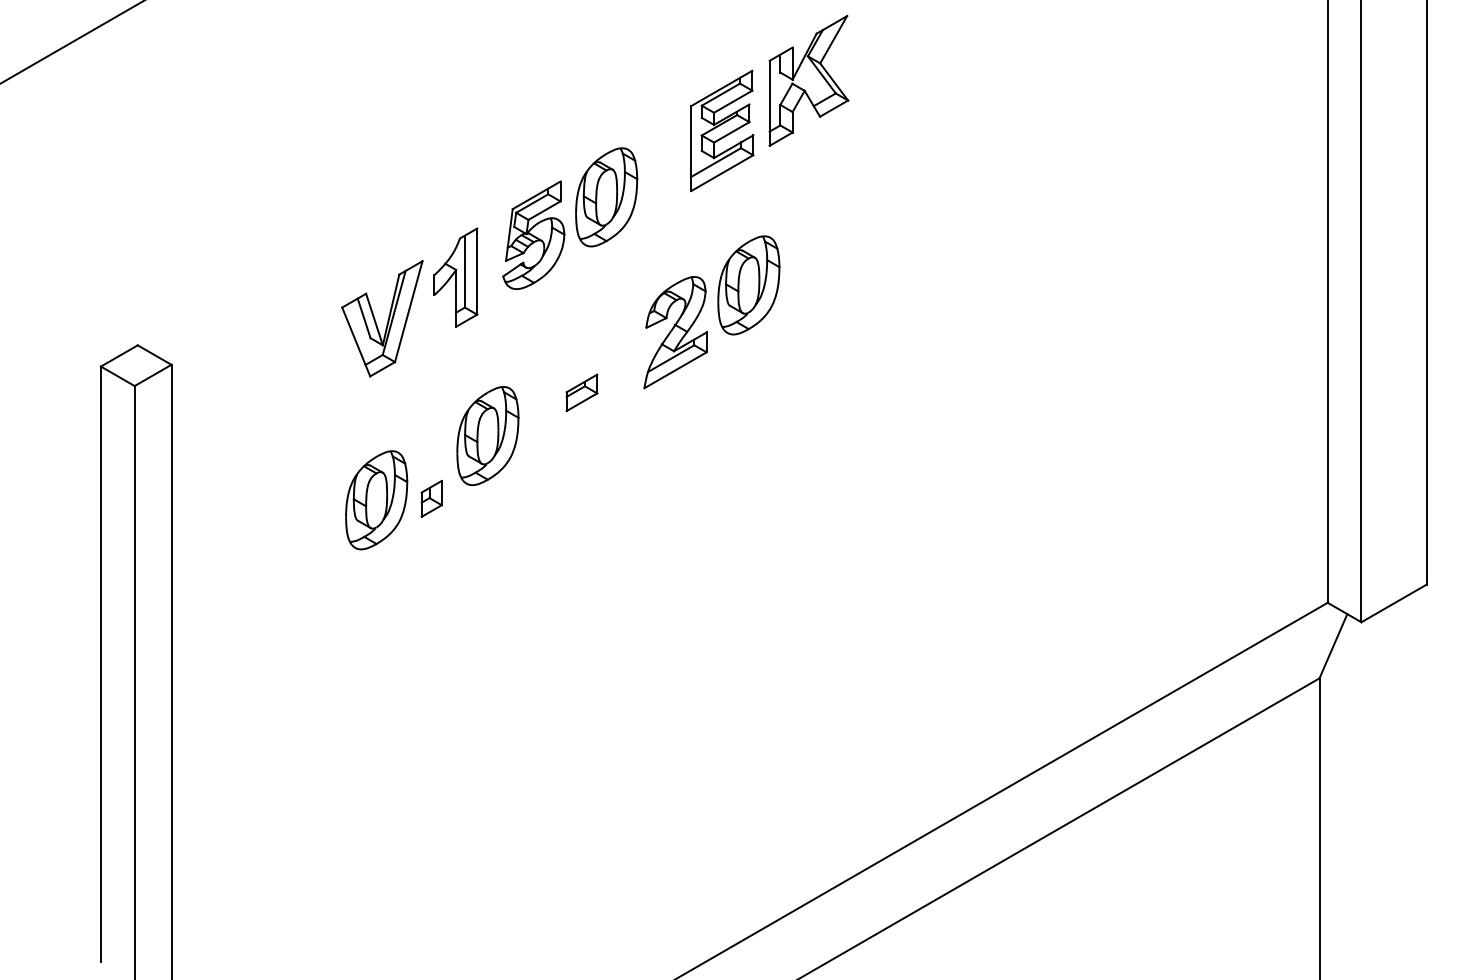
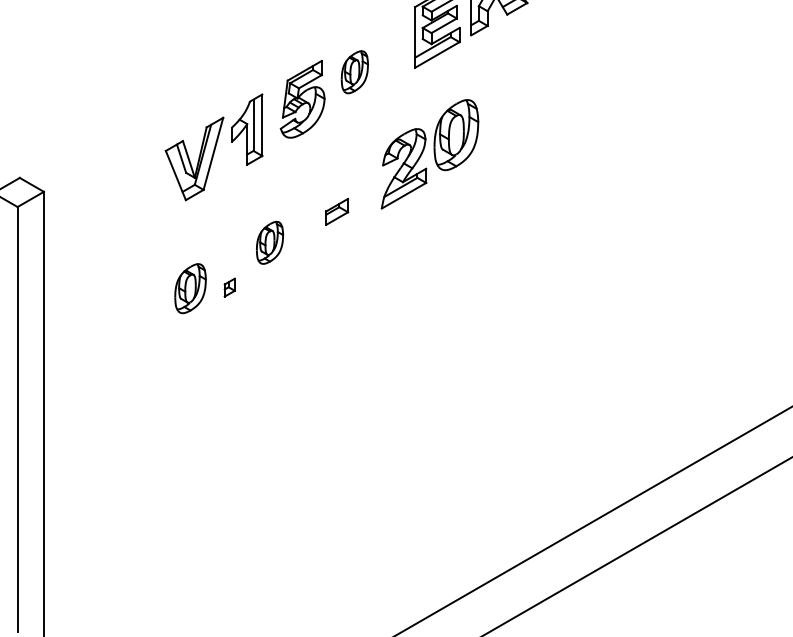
part: (606, 197) -> (354, 72), size x0.6
part: (487, 436) -> (269, 243), size x0.6
part: (431, 498) -> (229, 287), size x0.7
part: (376, 500) -> (190, 288), size x0.7

